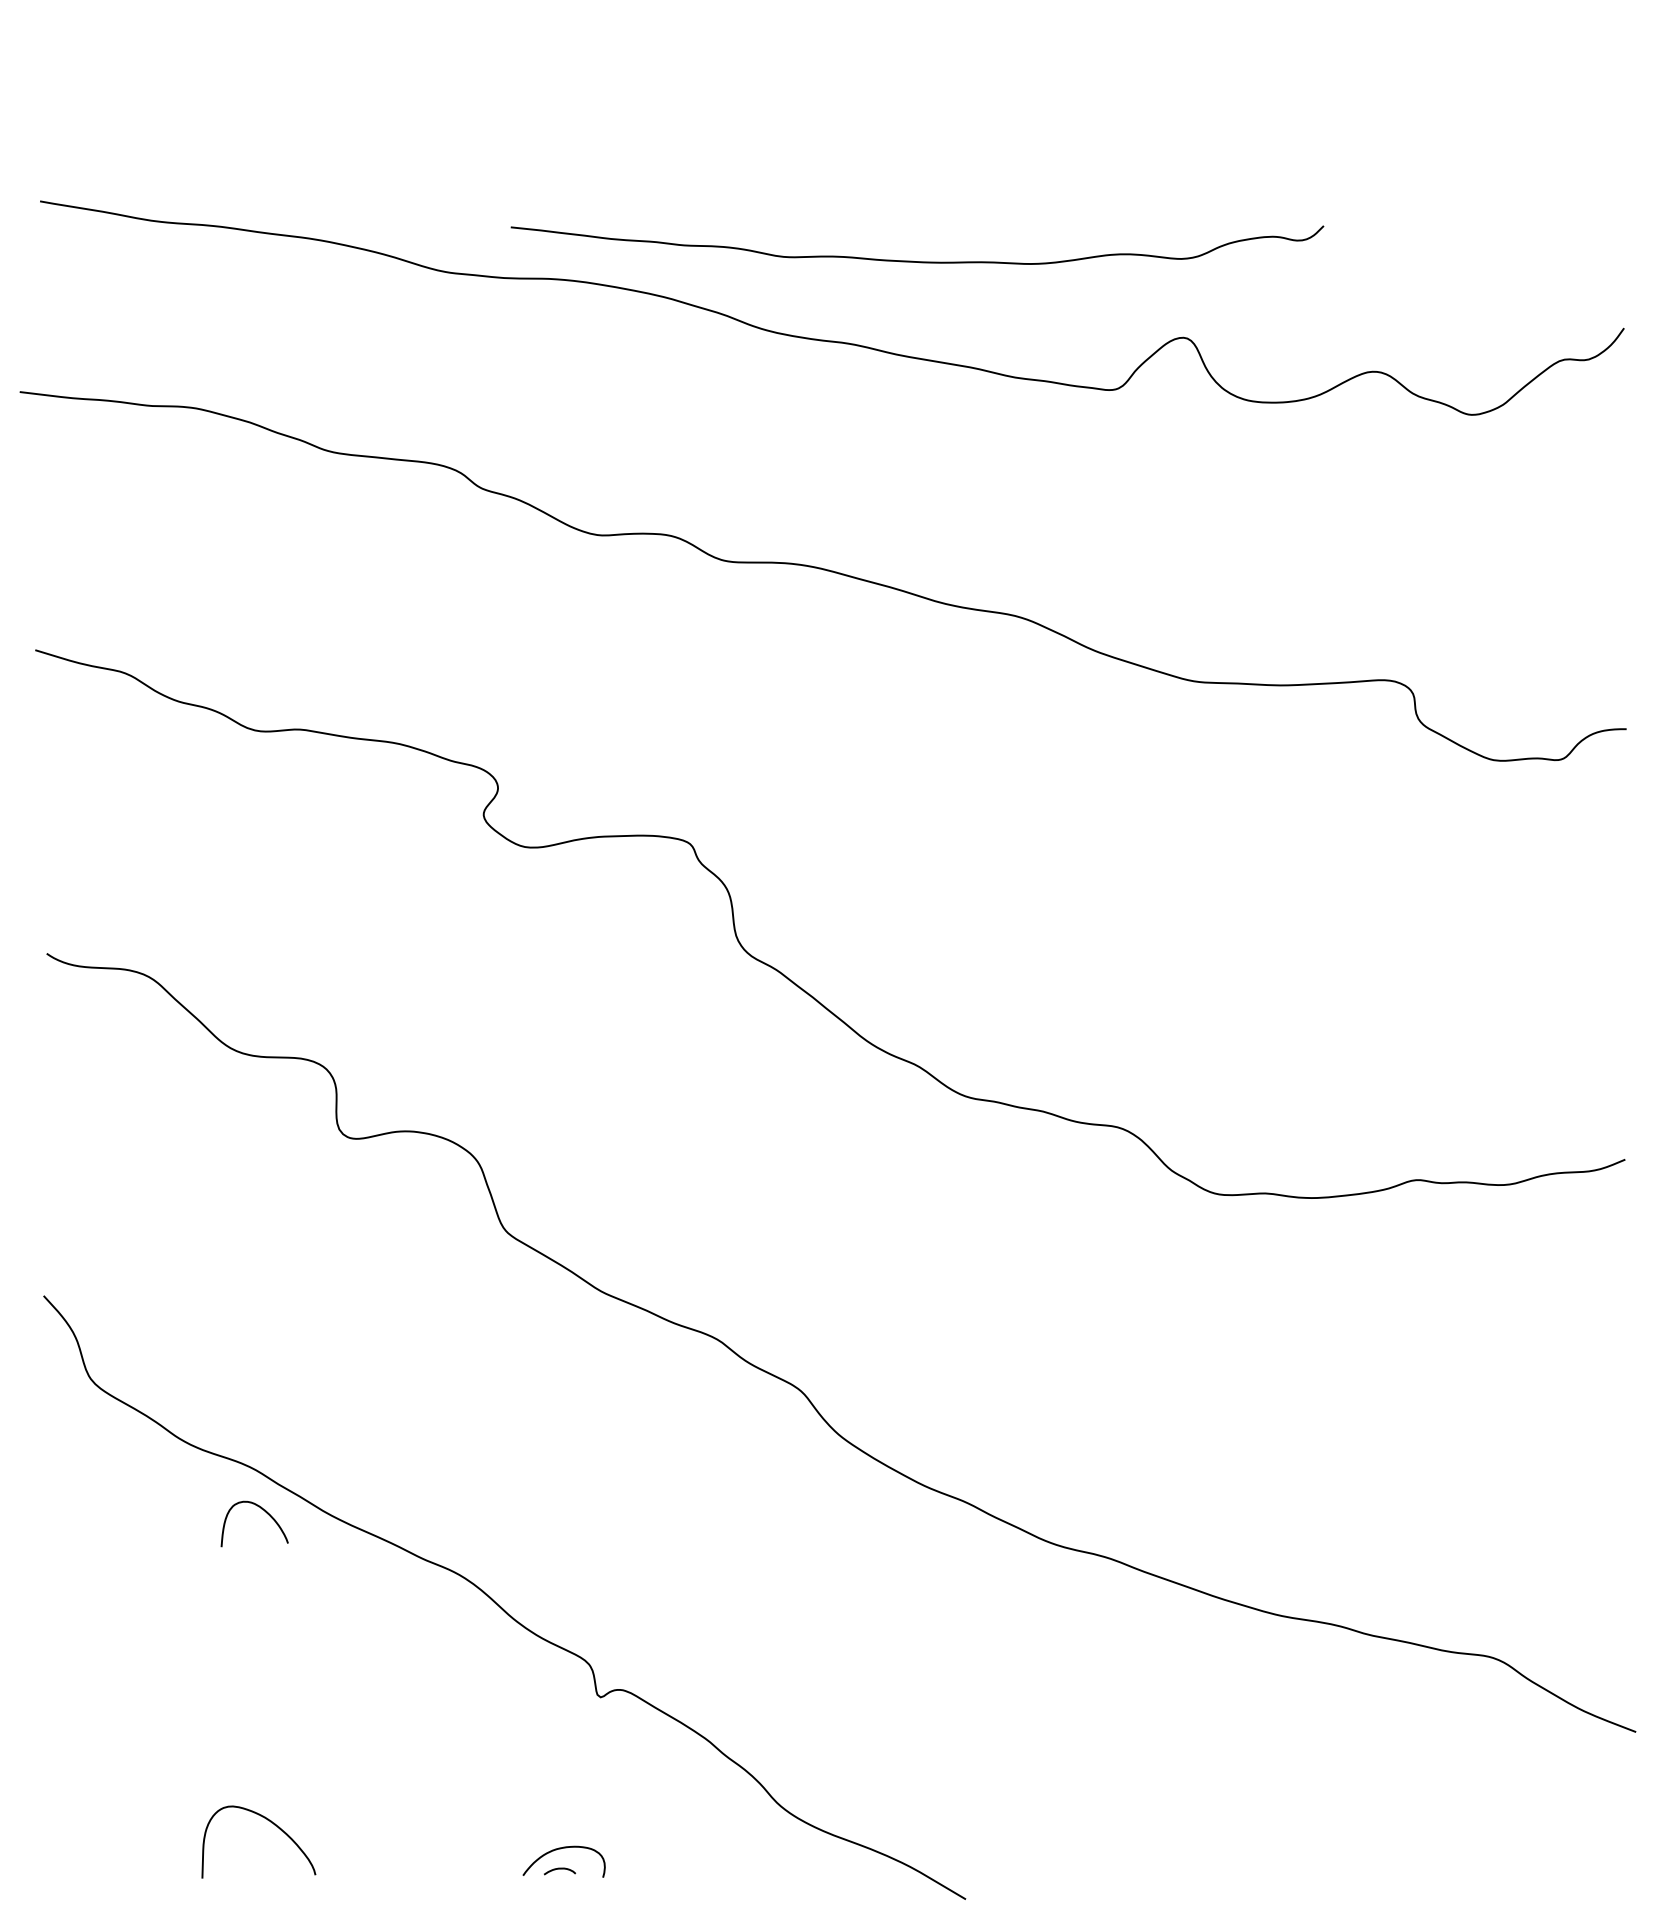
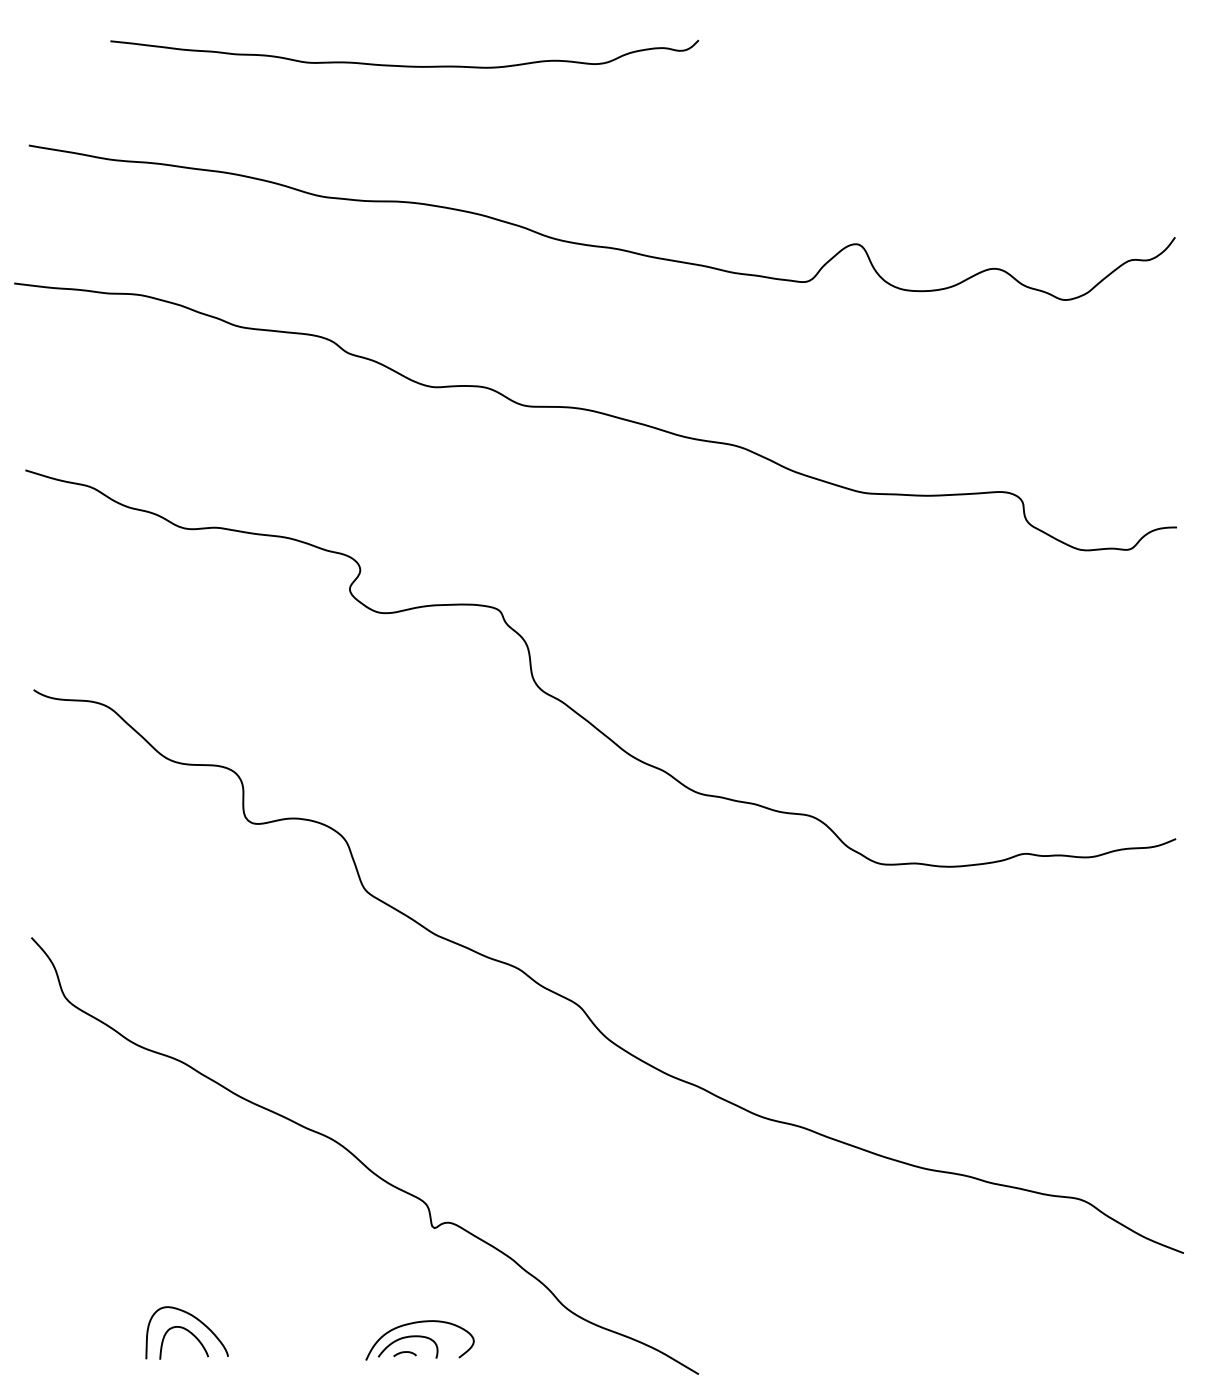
curve: (912, 260) -> (401, 65), moved
curve: (265, 1512) -> (191, 1334), moved
curve: (578, 1828) -> (418, 1323), added

